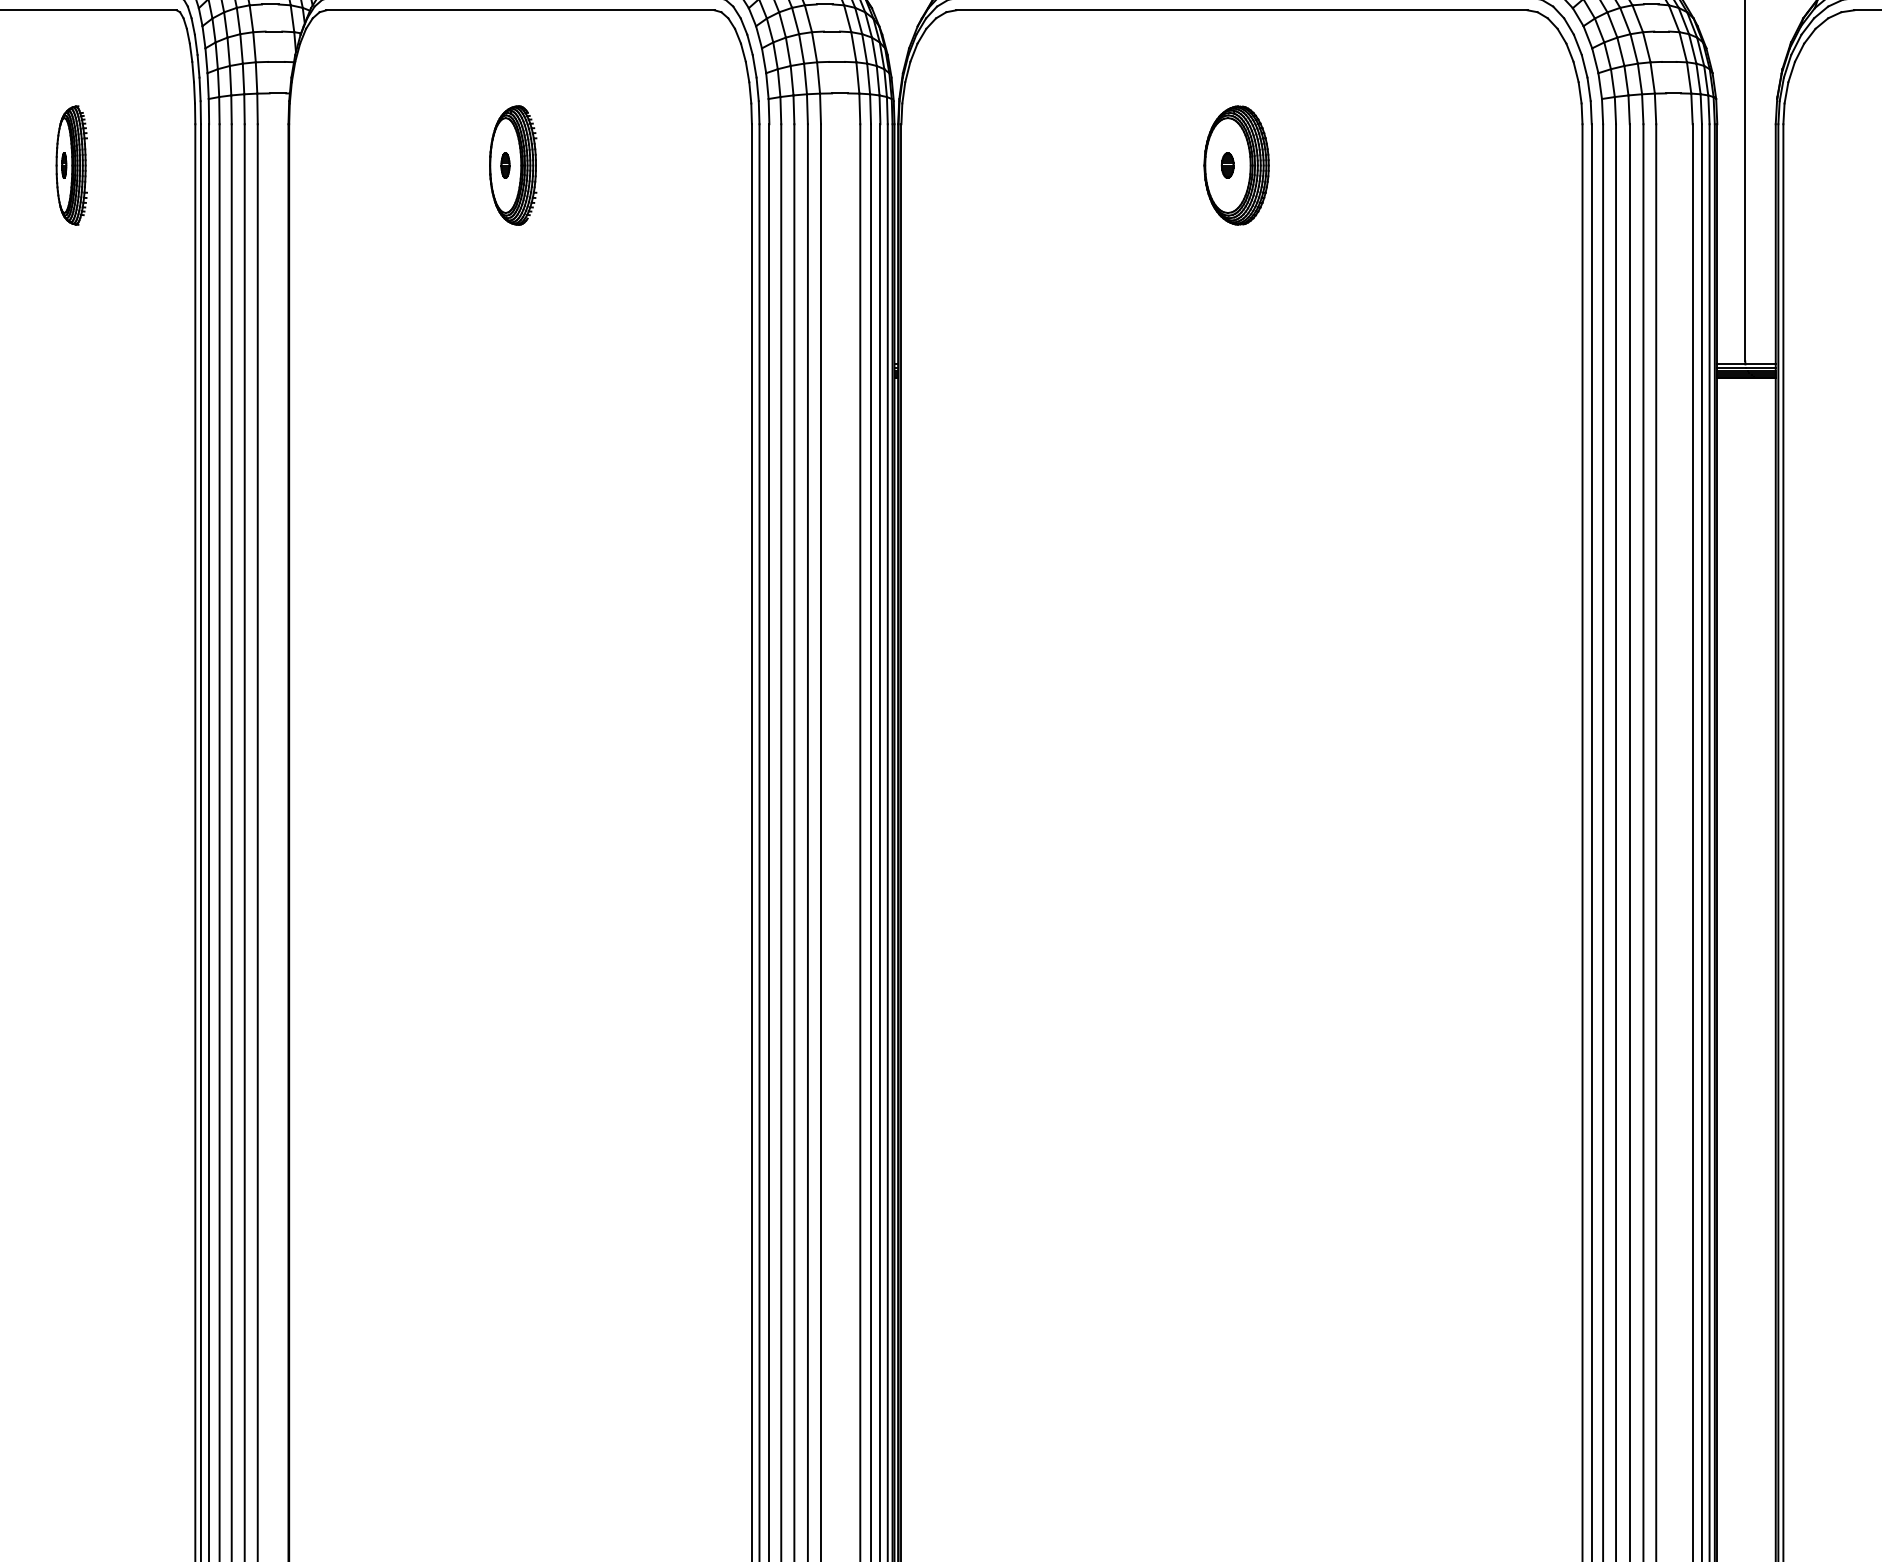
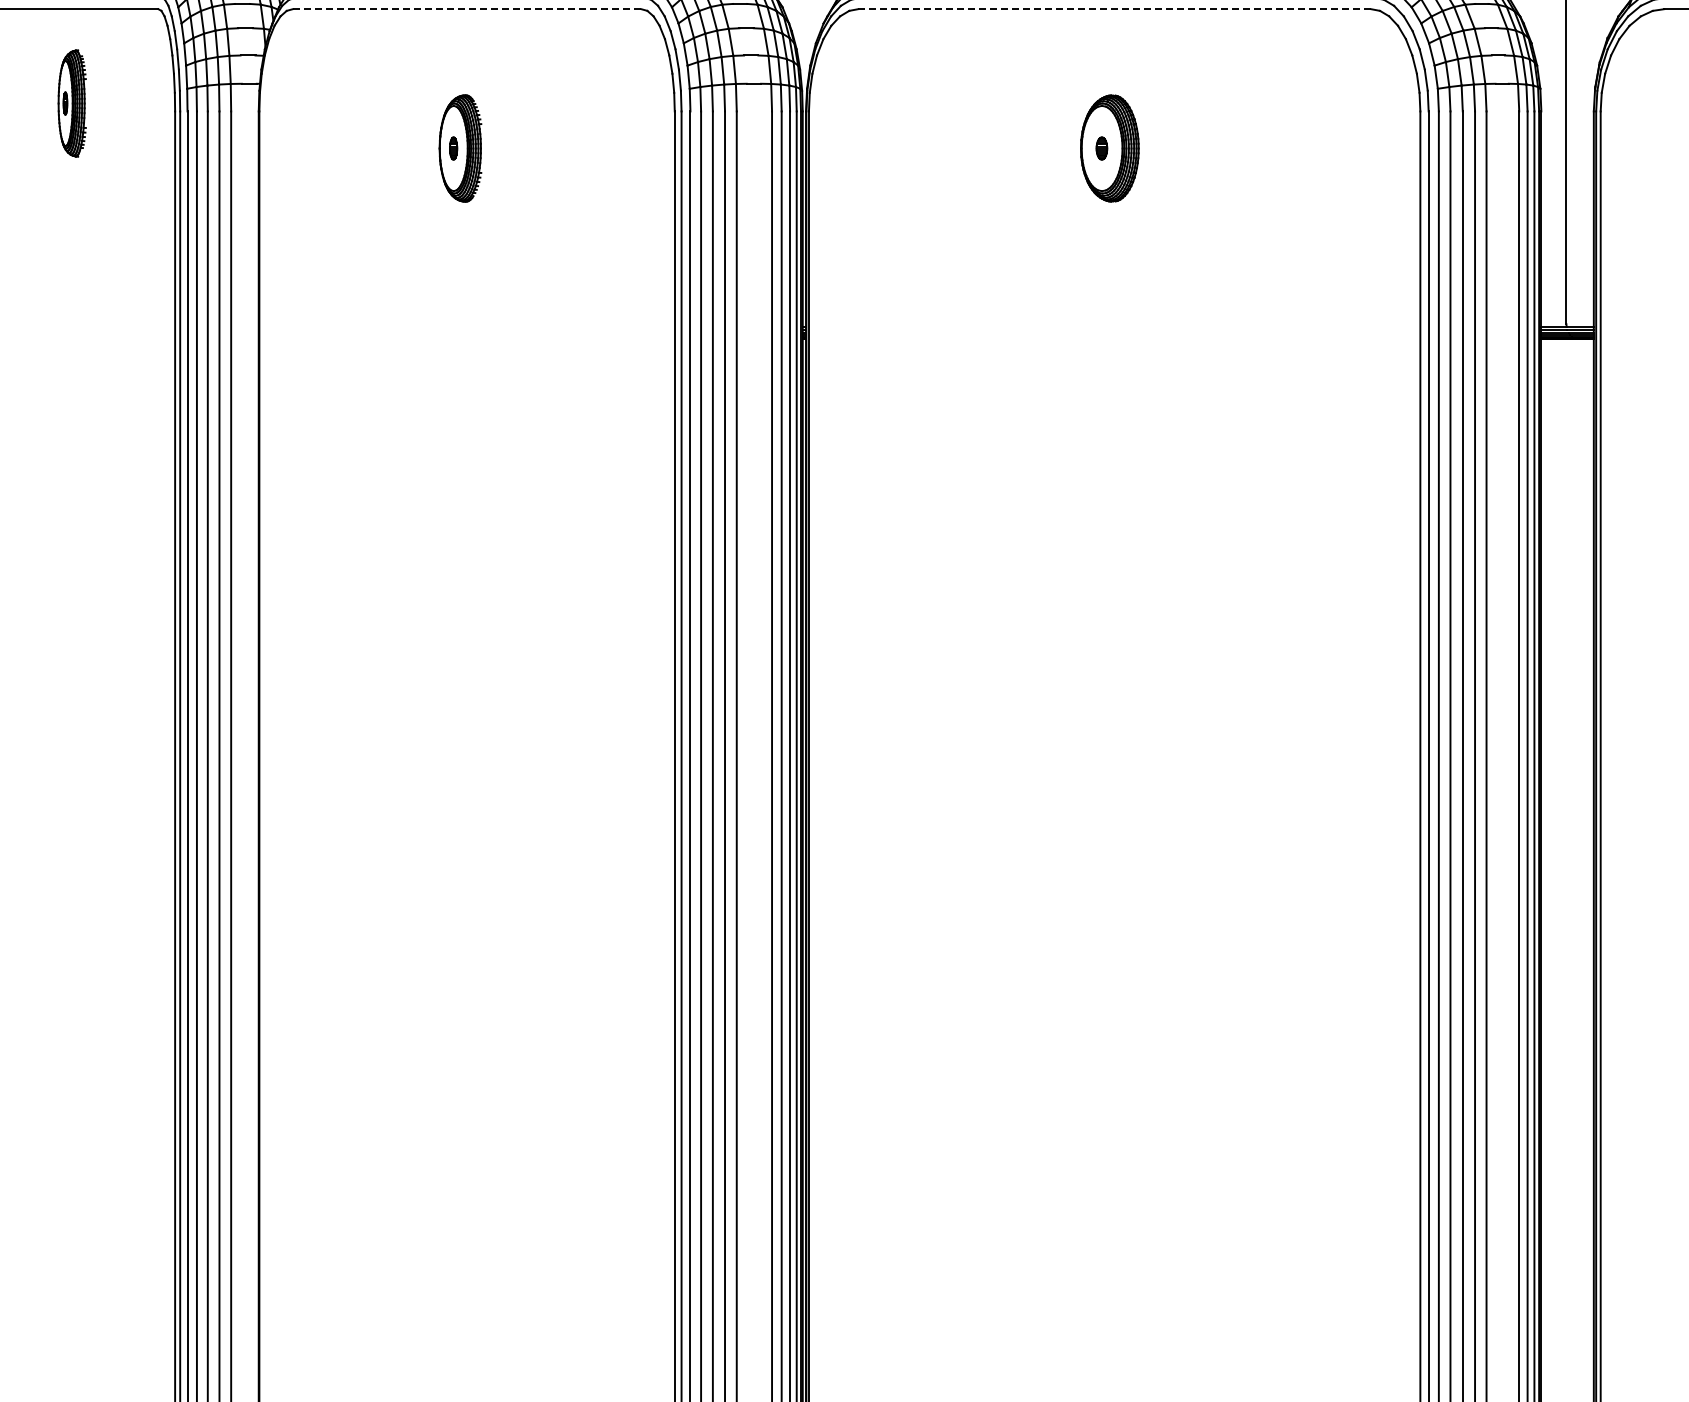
line: (519, 10) -> (466, 9), solid -> dashed
line: (1241, 10) -> (1114, 9), solid -> dashed
part: (70, 165) -> (71, 103), moved

